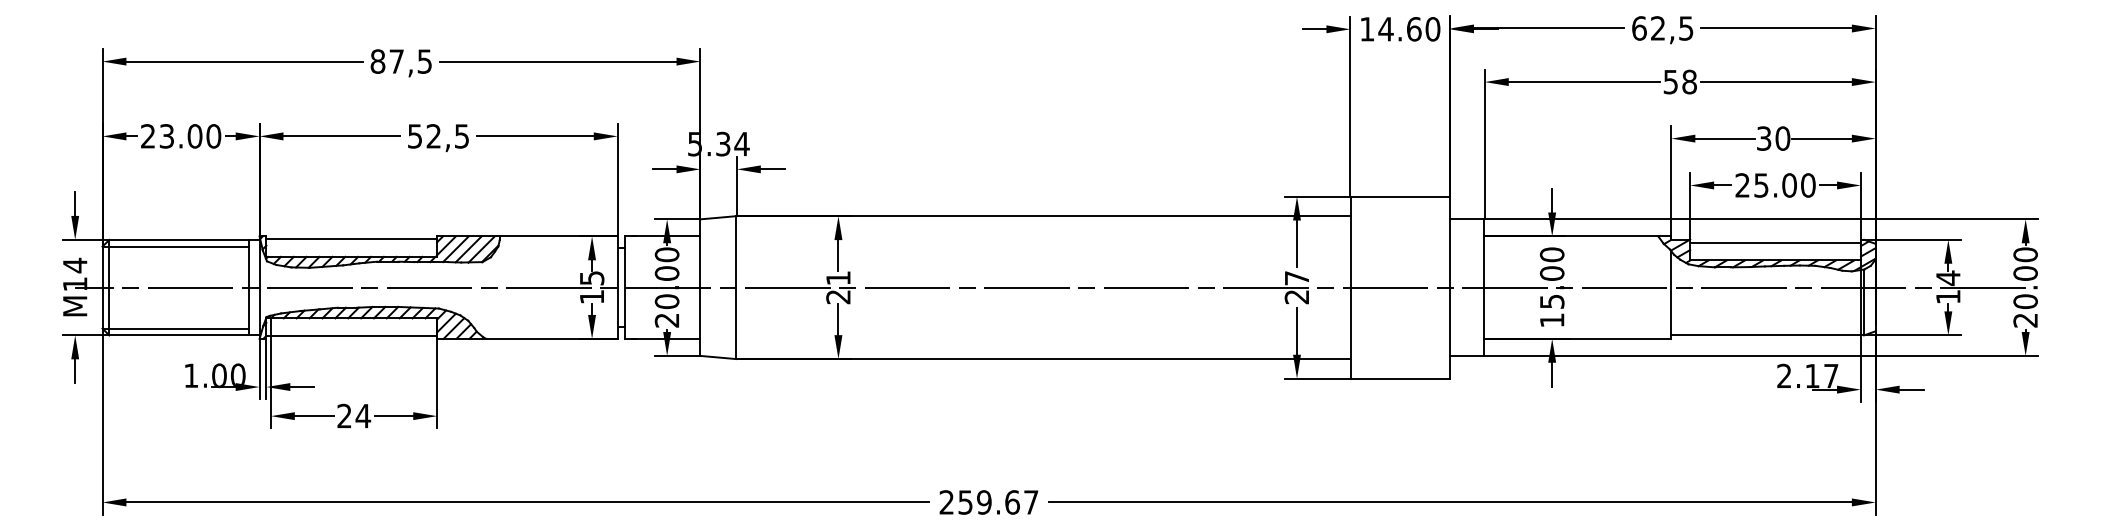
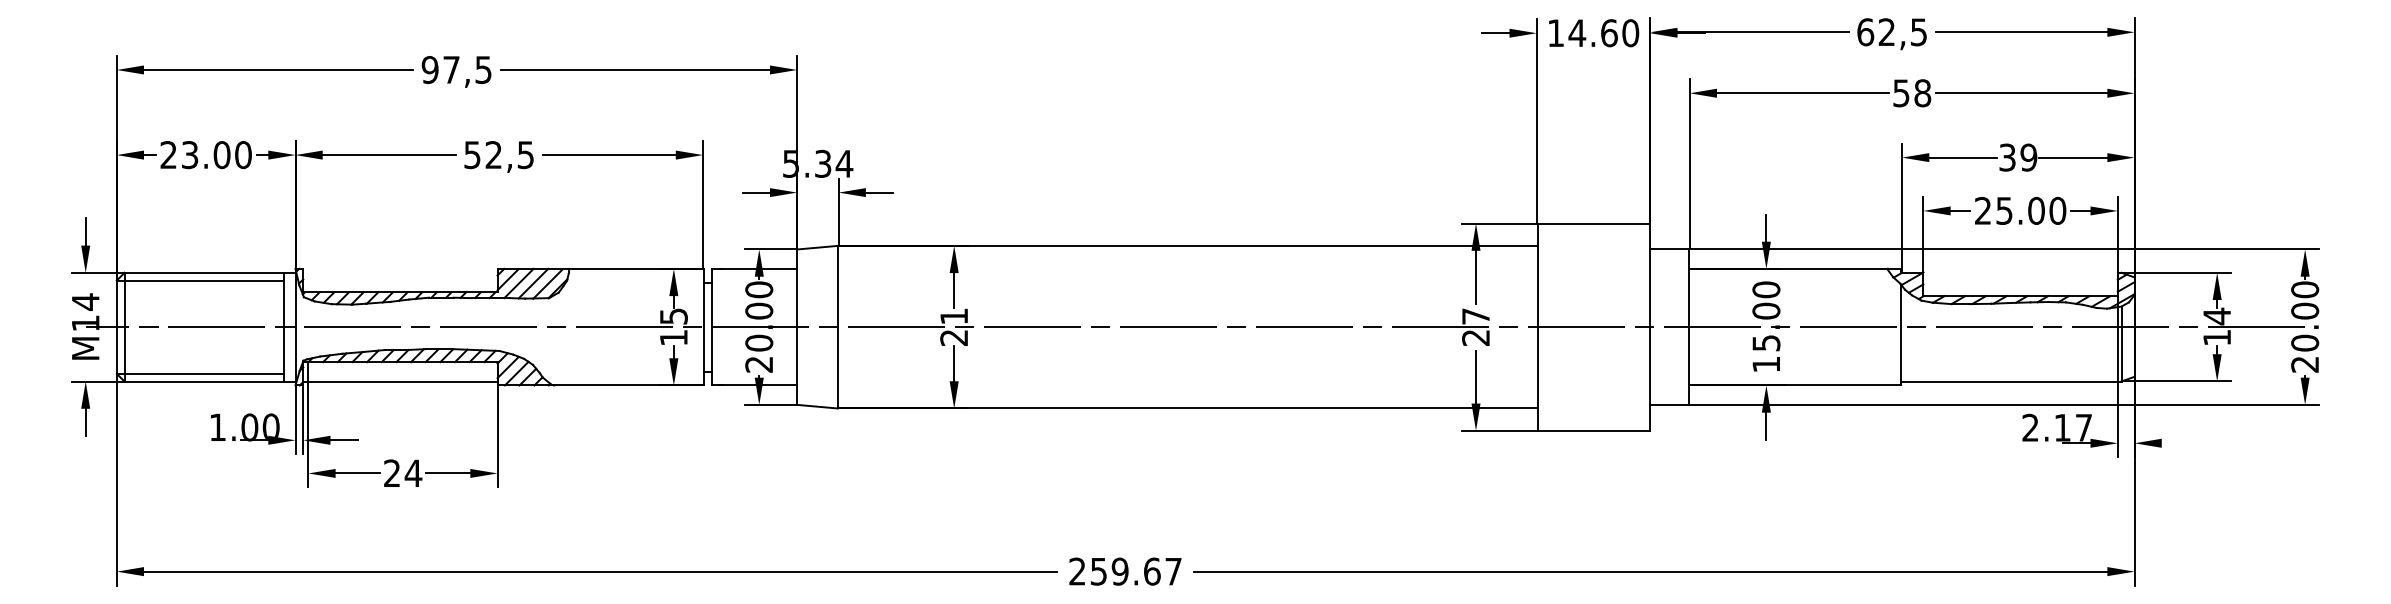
text: (377, 61) -> (429, 69), 87,5 -> 97,5
text: (1782, 138) -> (2028, 157), 30 -> 39
line: (351, 239) -> (400, 272), removed
line: (1775, 243) -> (2020, 276), removed
line: (1910, 389) -> (2174, 443), removed

